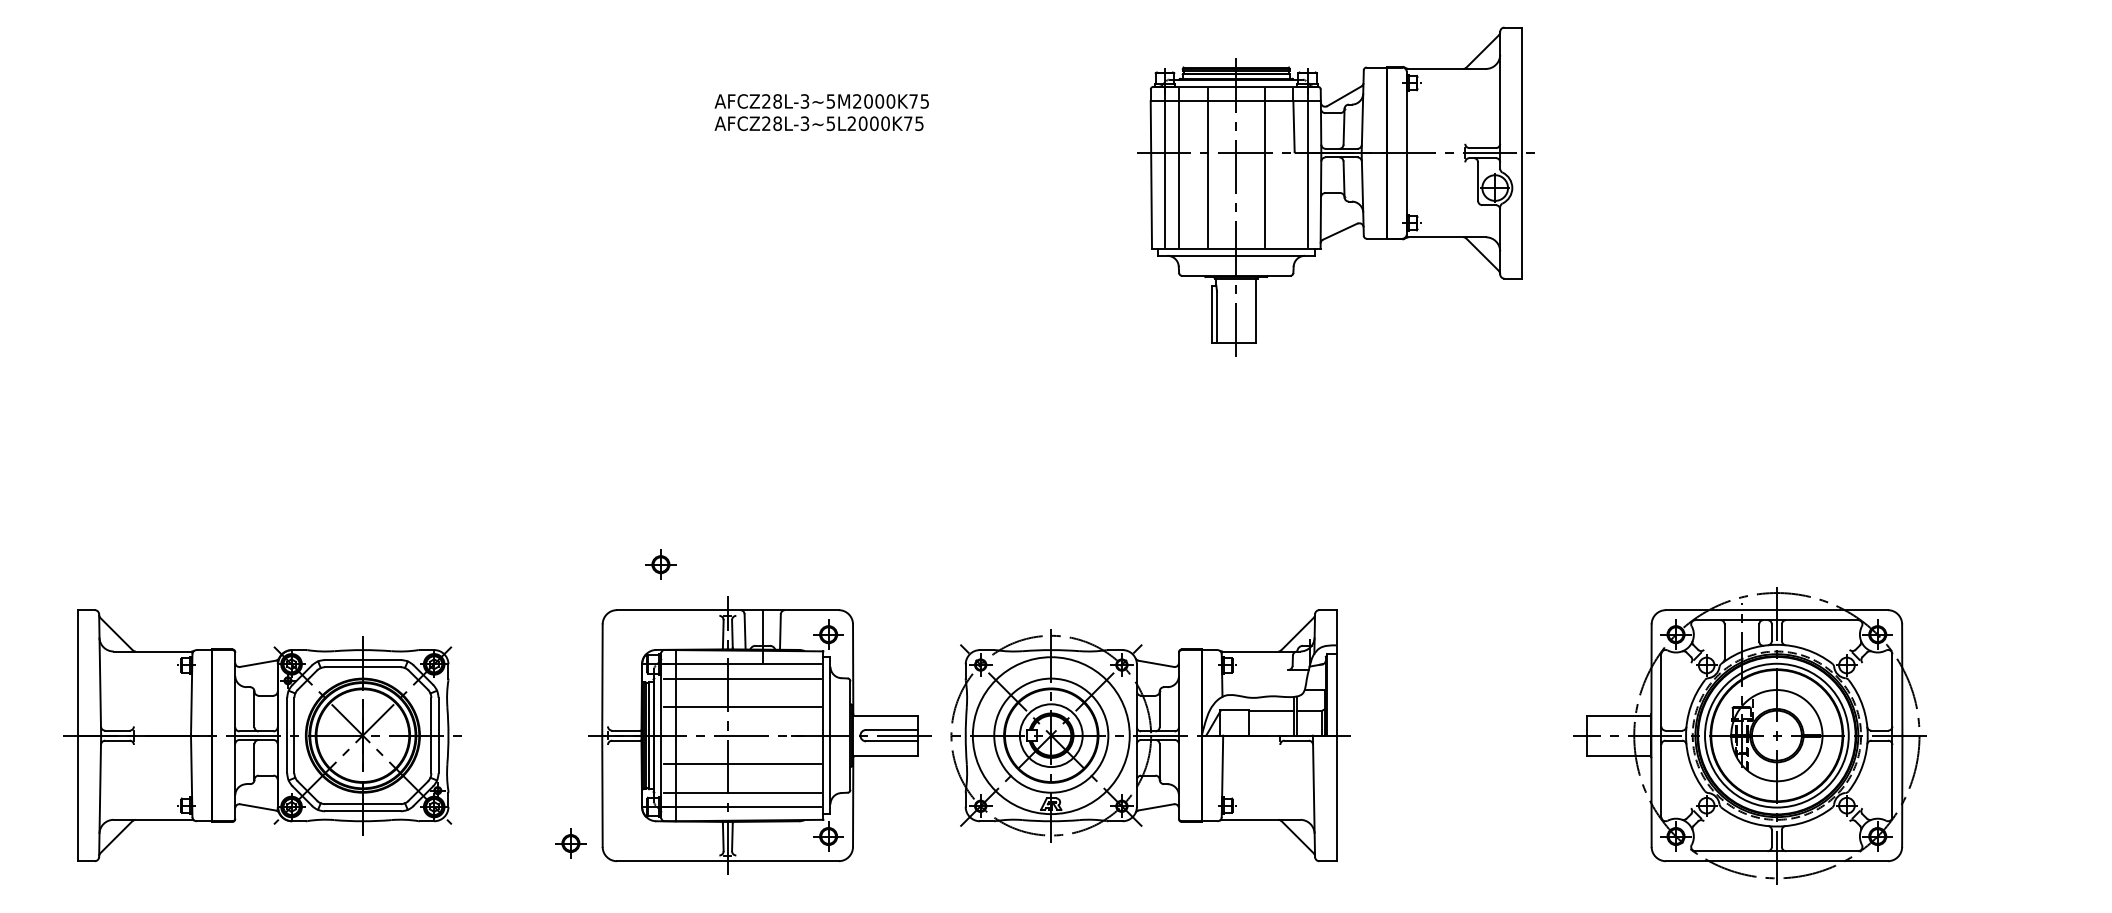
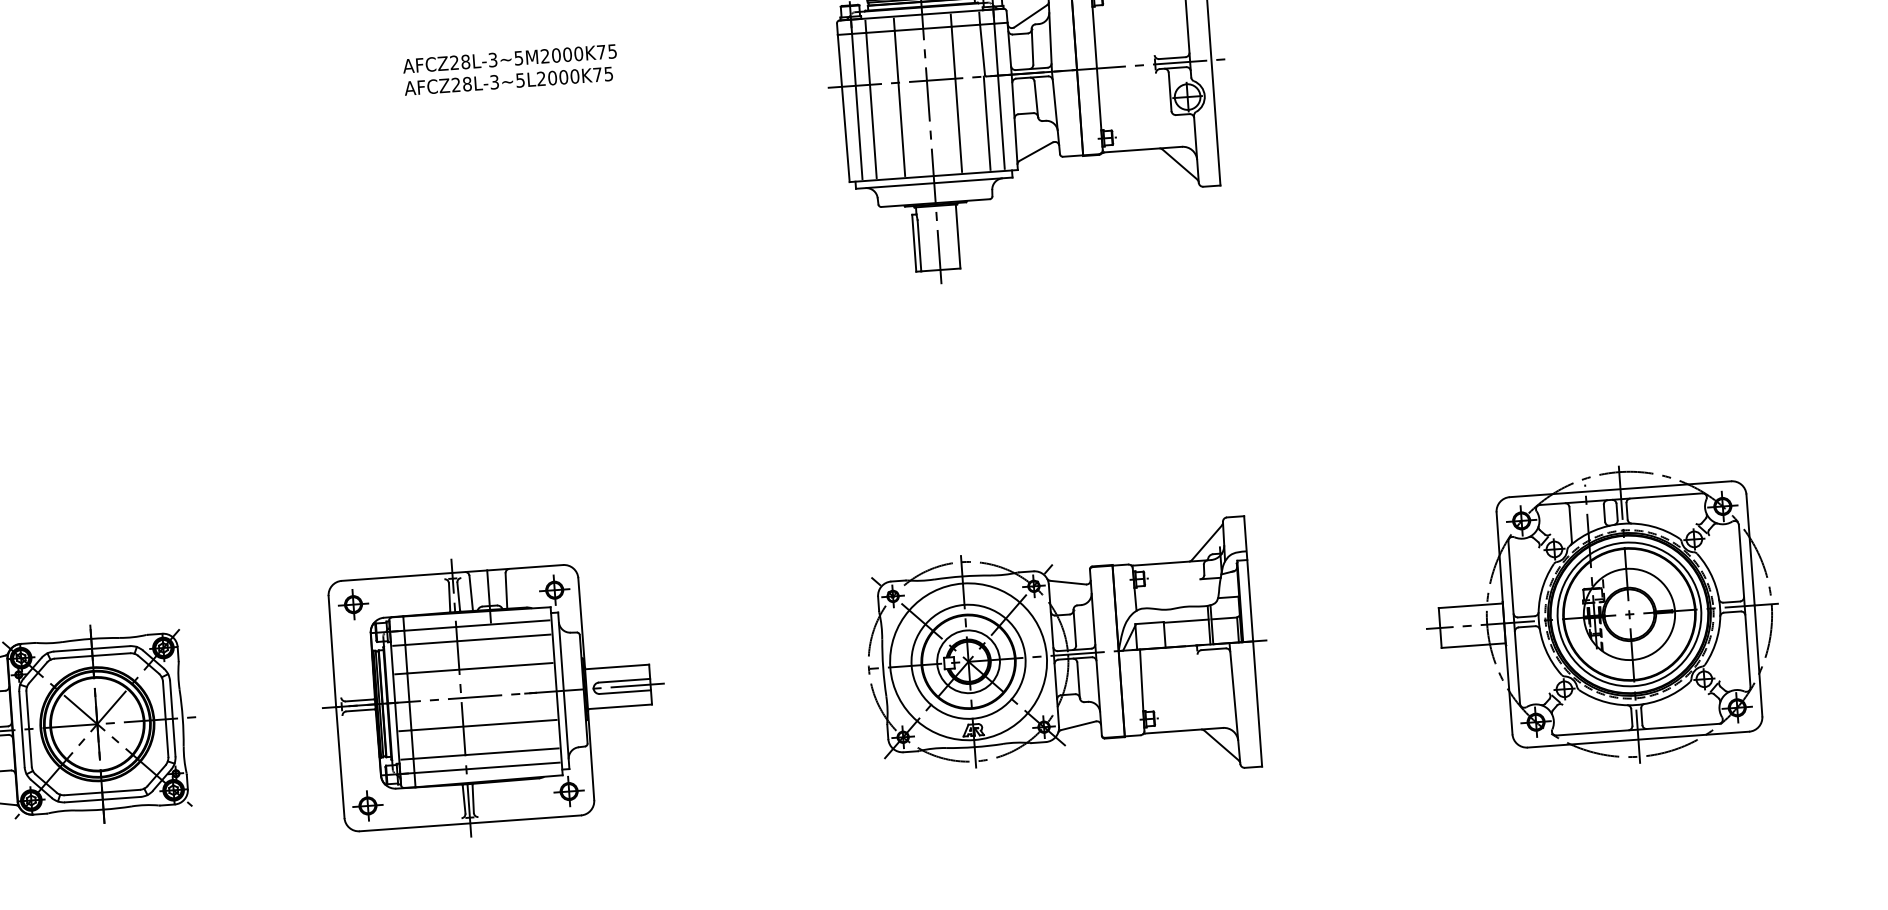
line: (1293, 199) -> (987, 122), added
part: (660, 564) -> (353, 604), moved
part: (1150, 735) -> (1067, 654), moved
part: (1749, 735) -> (1602, 616), moved
part: (570, 843) -> (367, 805), moved

